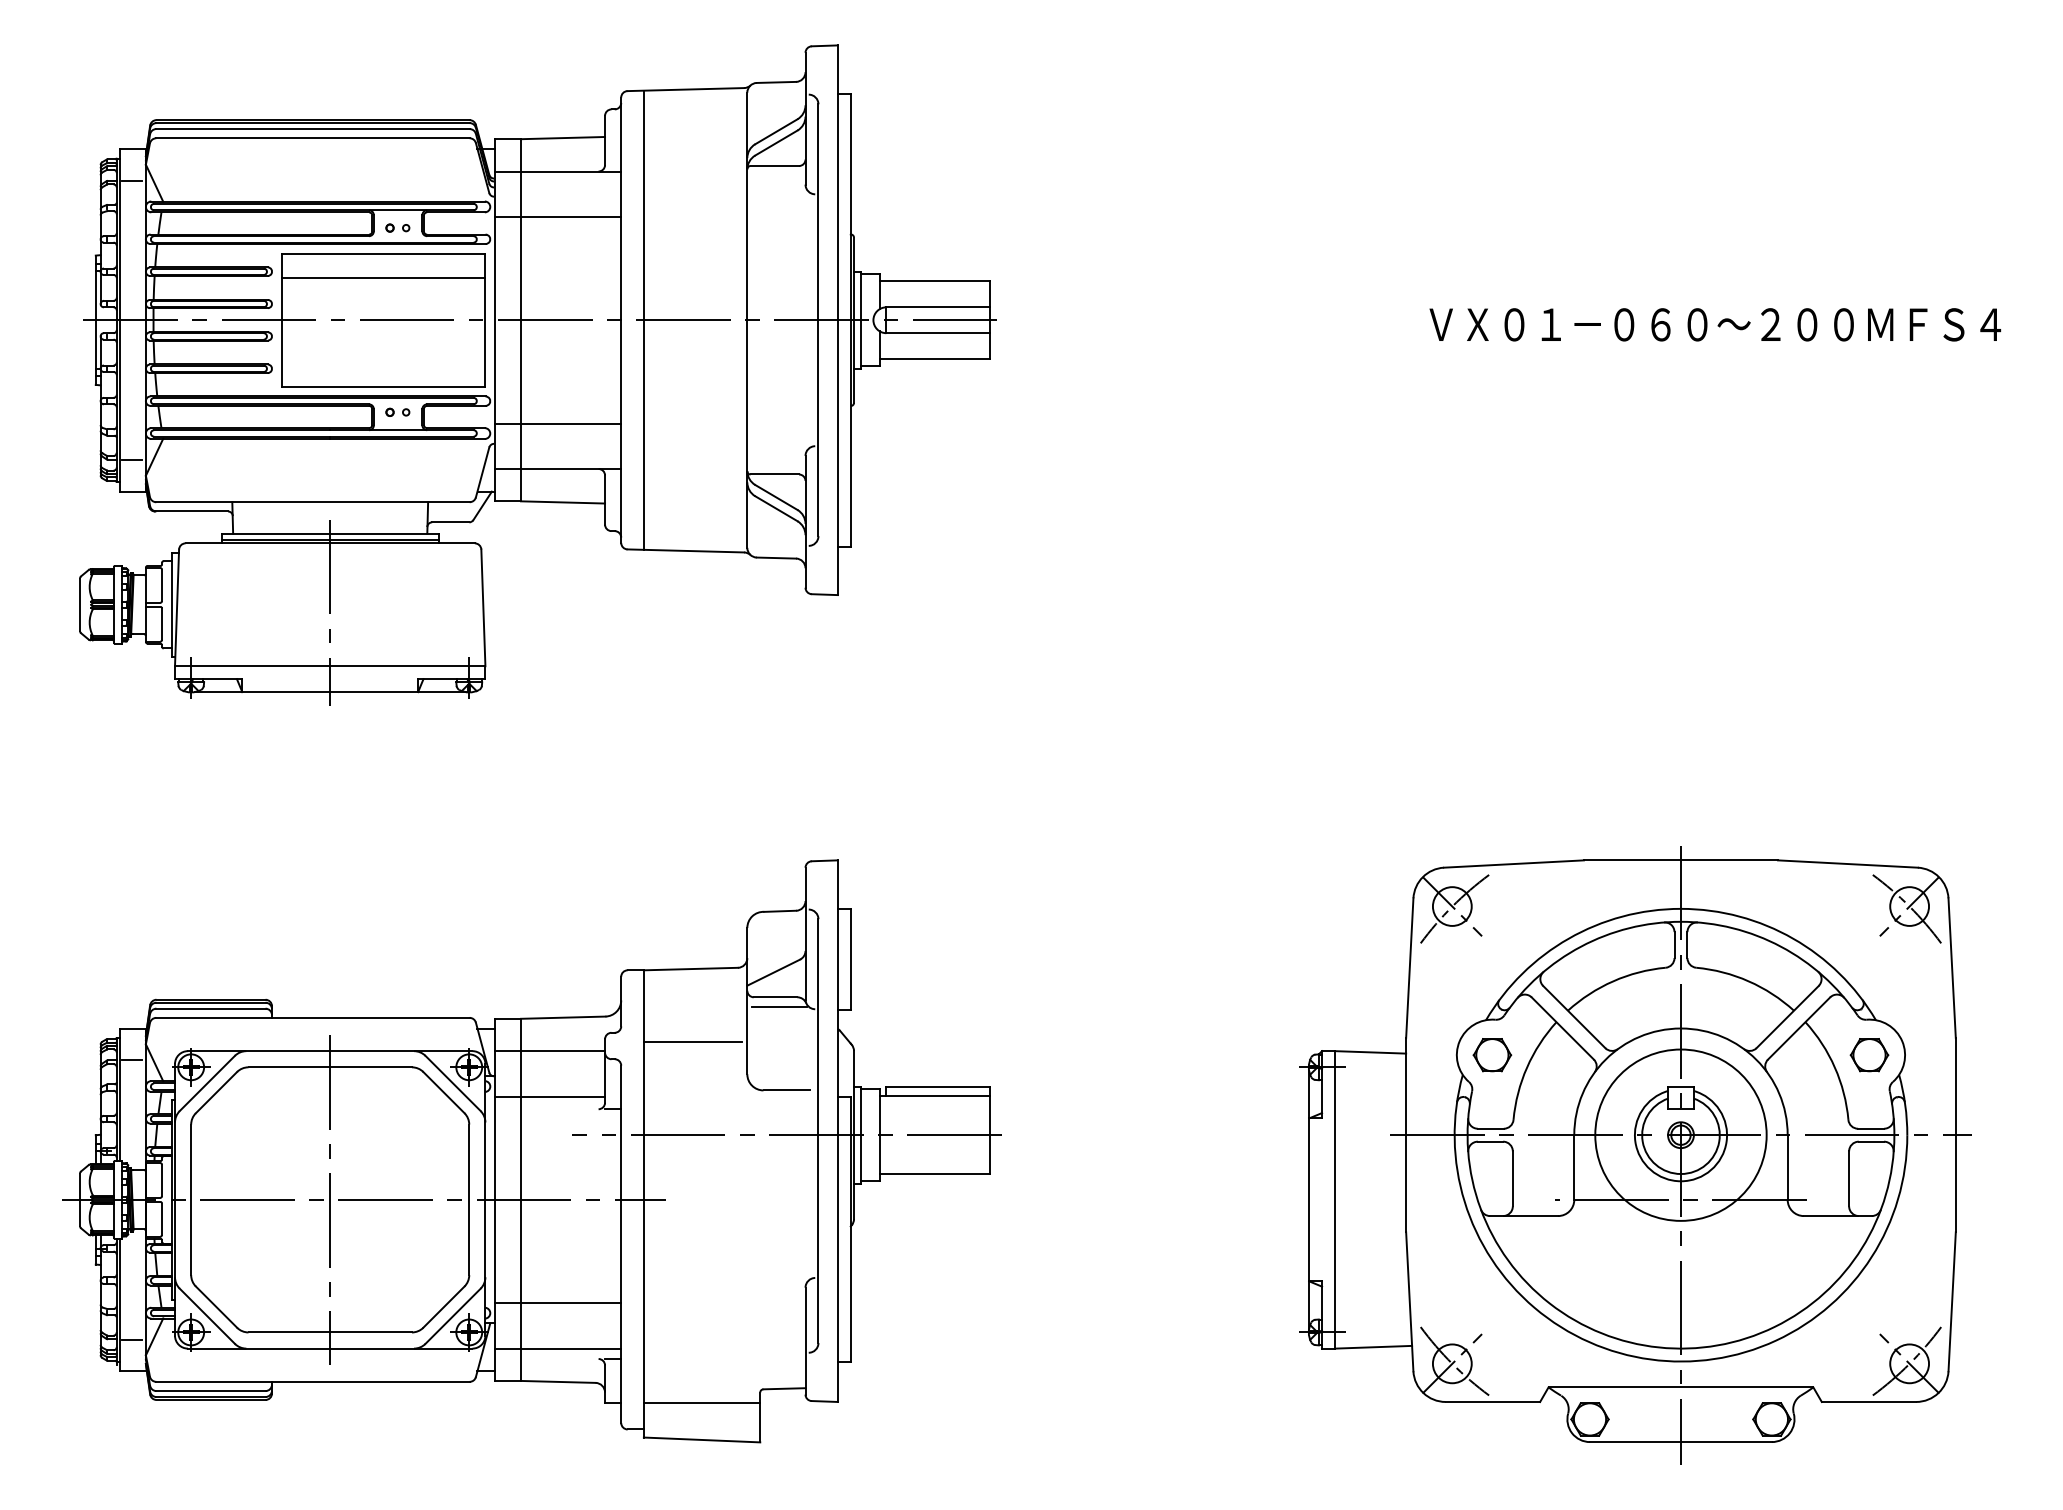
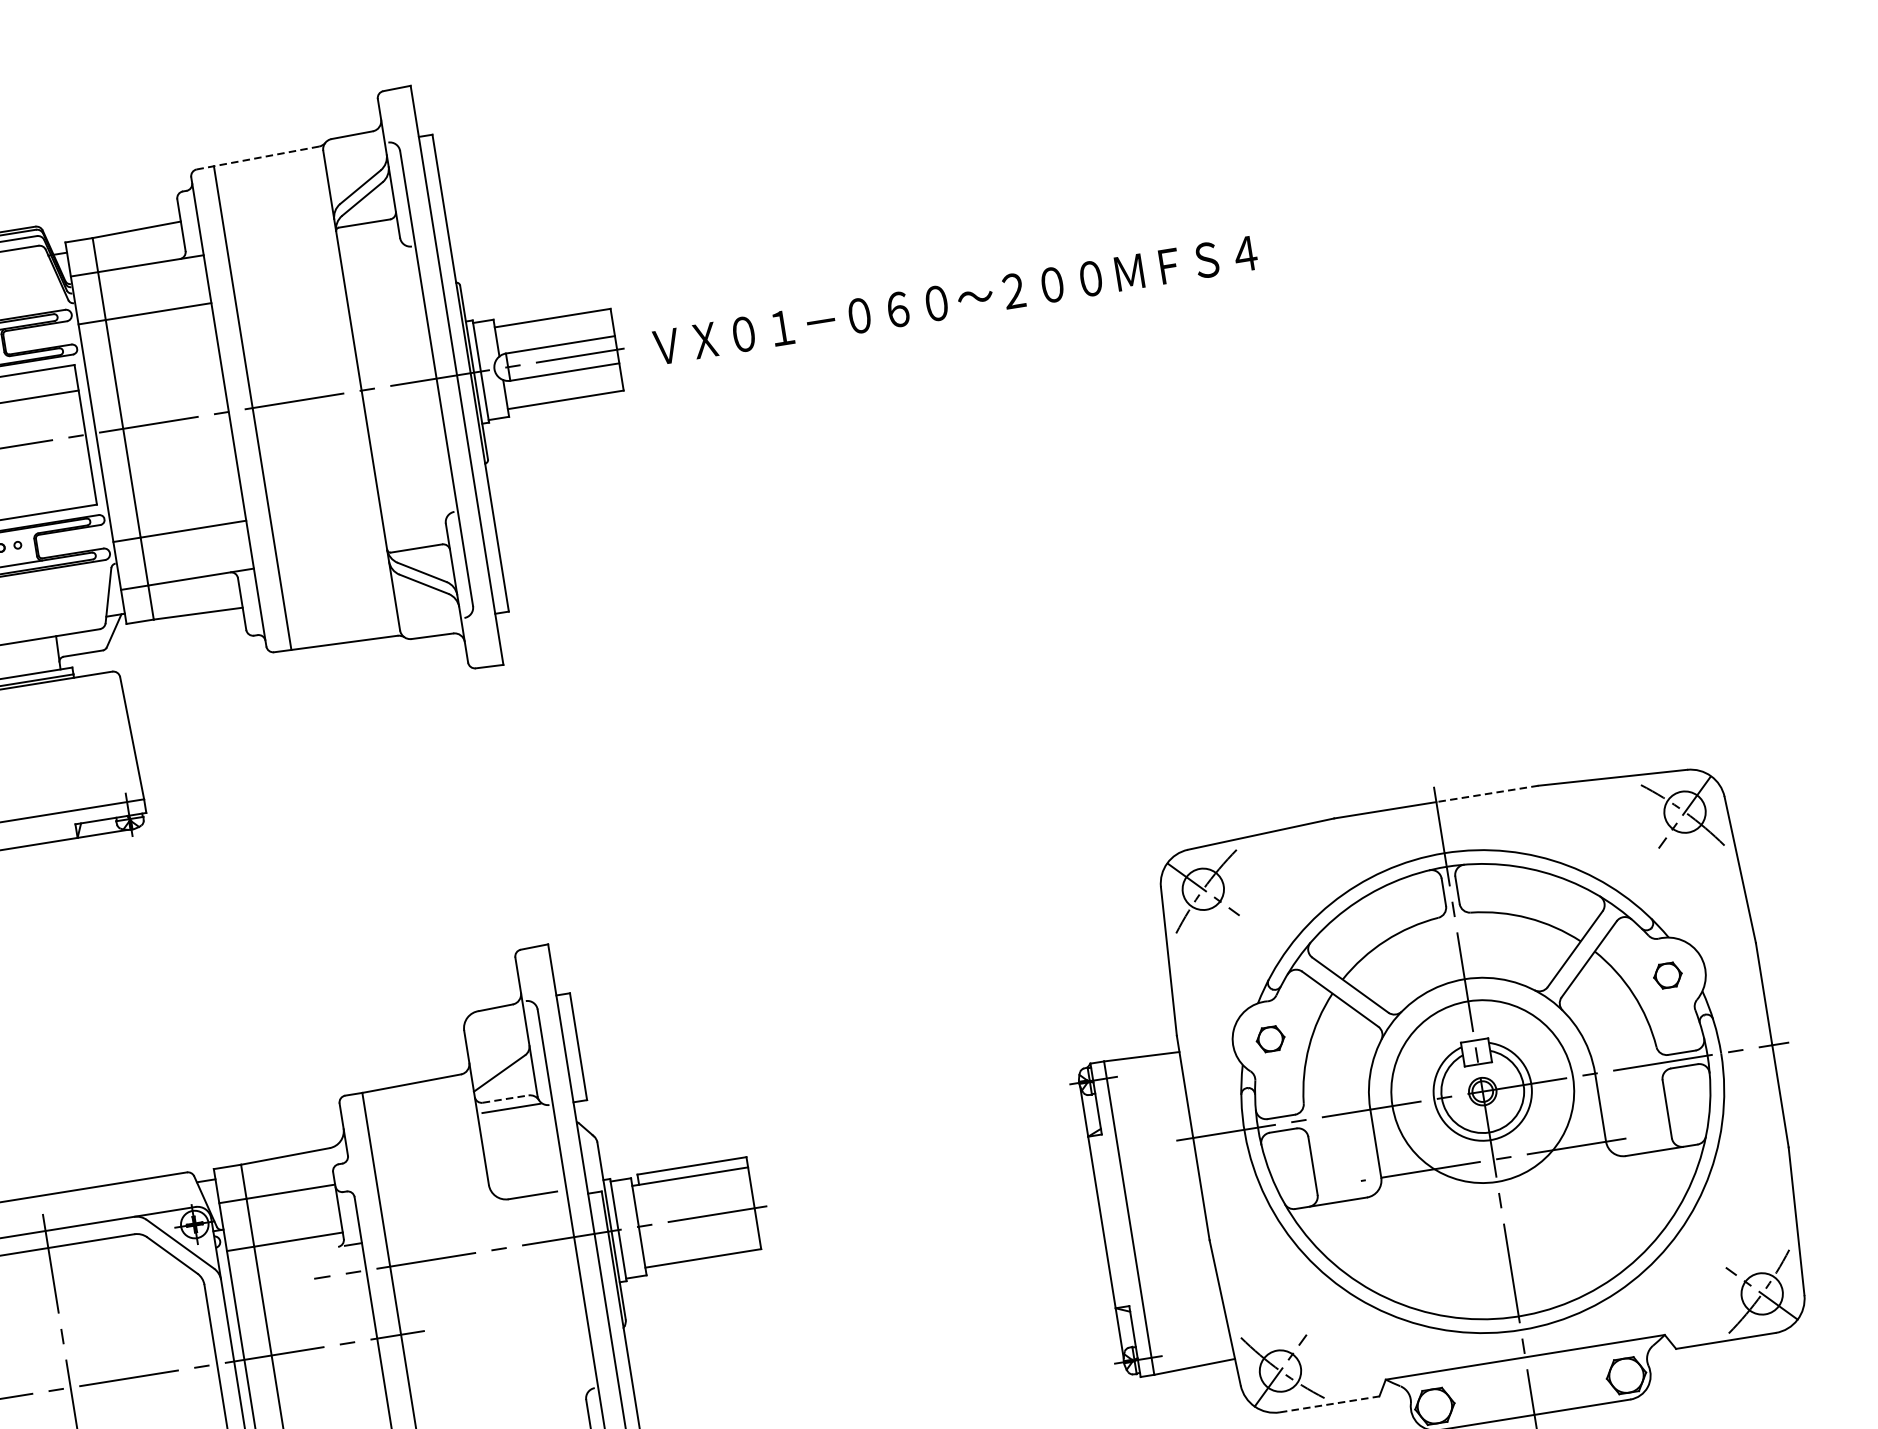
line: (685, 89) -> (257, 157), solid -> dashed
text: (1715, 324) -> (955, 300), moved
line: (1729, 860) -> (1487, 794), solid -> dashed
line: (775, 997) -> (505, 1099), solid -> dashed
line: (692, 1042) -> (425, 1160), removed
part: (1492, 1055) -> (1270, 1039), size x0.7
part: (1869, 1055) -> (1667, 975), size x0.7
line: (1493, 1401) -> (1330, 1403), solid -> dashed

